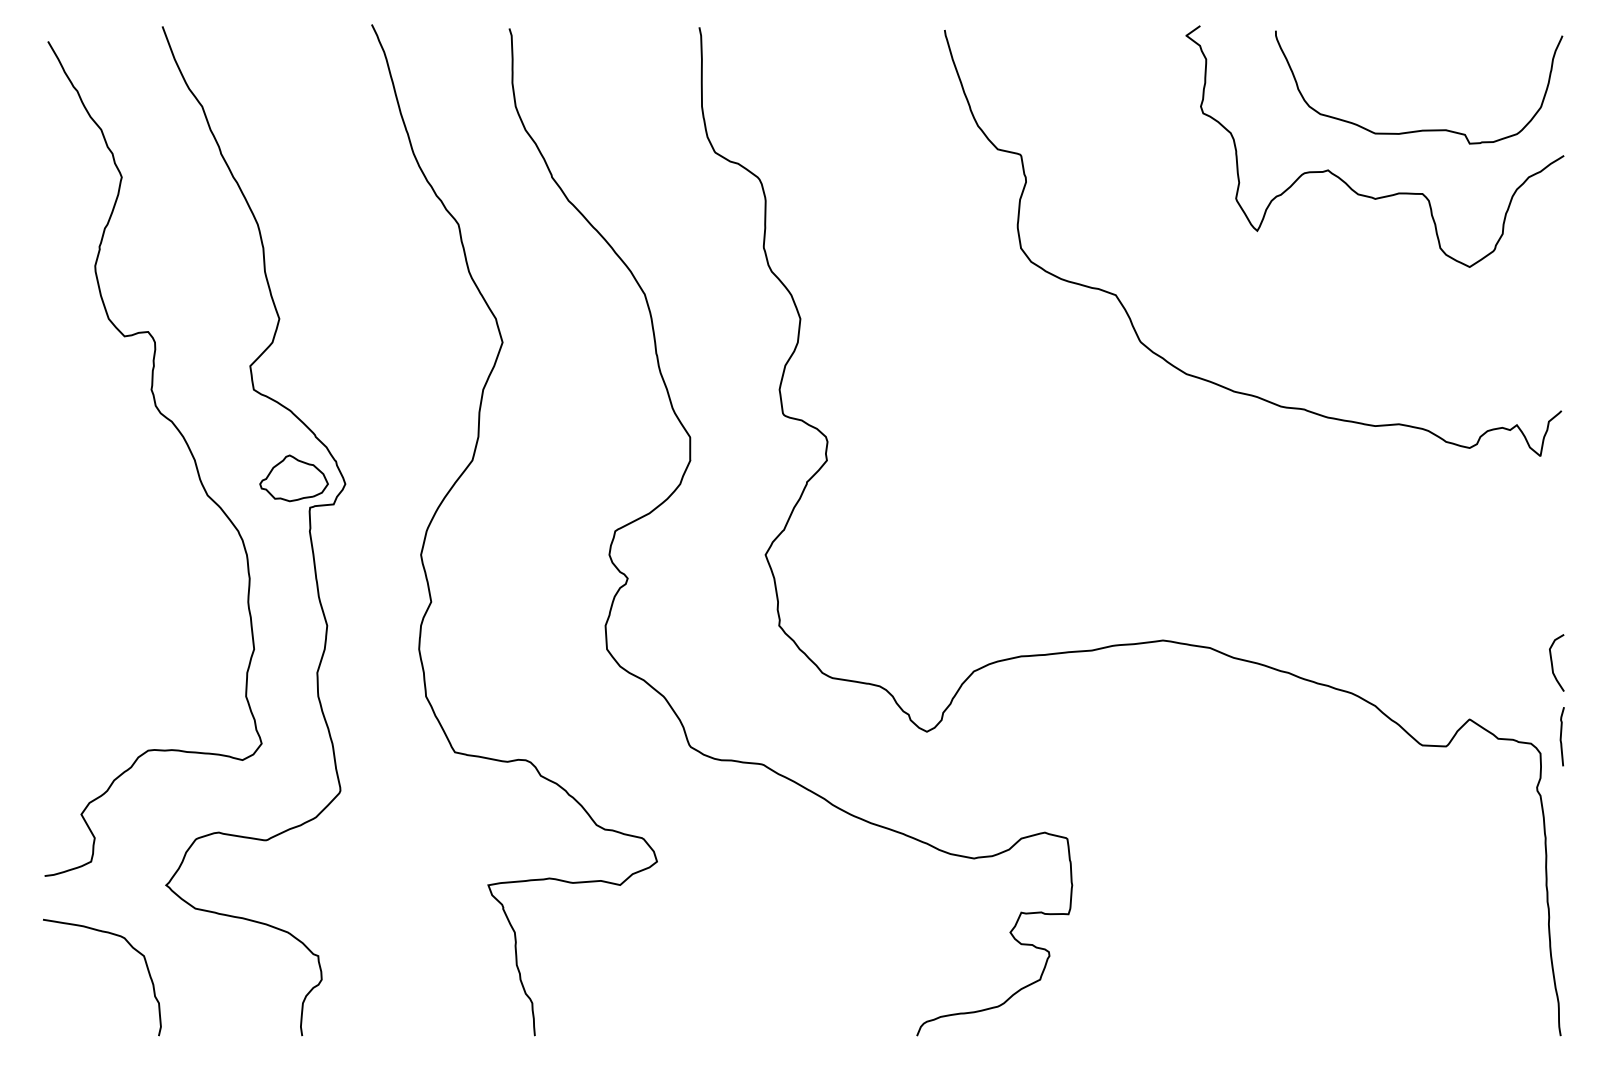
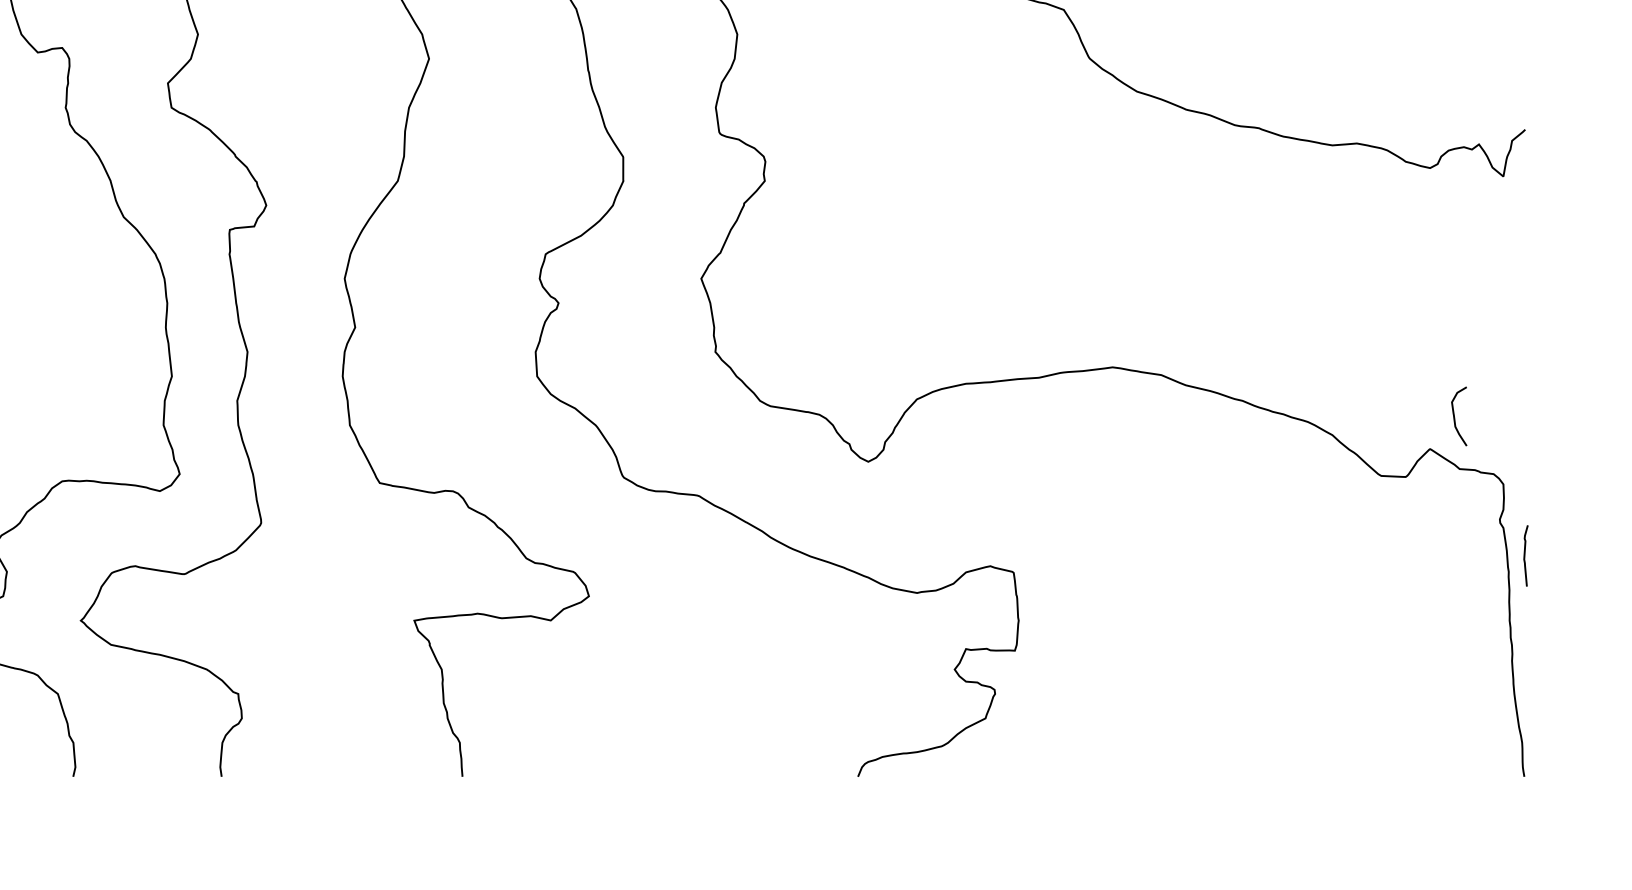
part: (293, 478) -> (212, 199), removed
curve: (1552, 662) -> (1454, 415), moved
curve: (1561, 736) -> (1525, 555), moved

